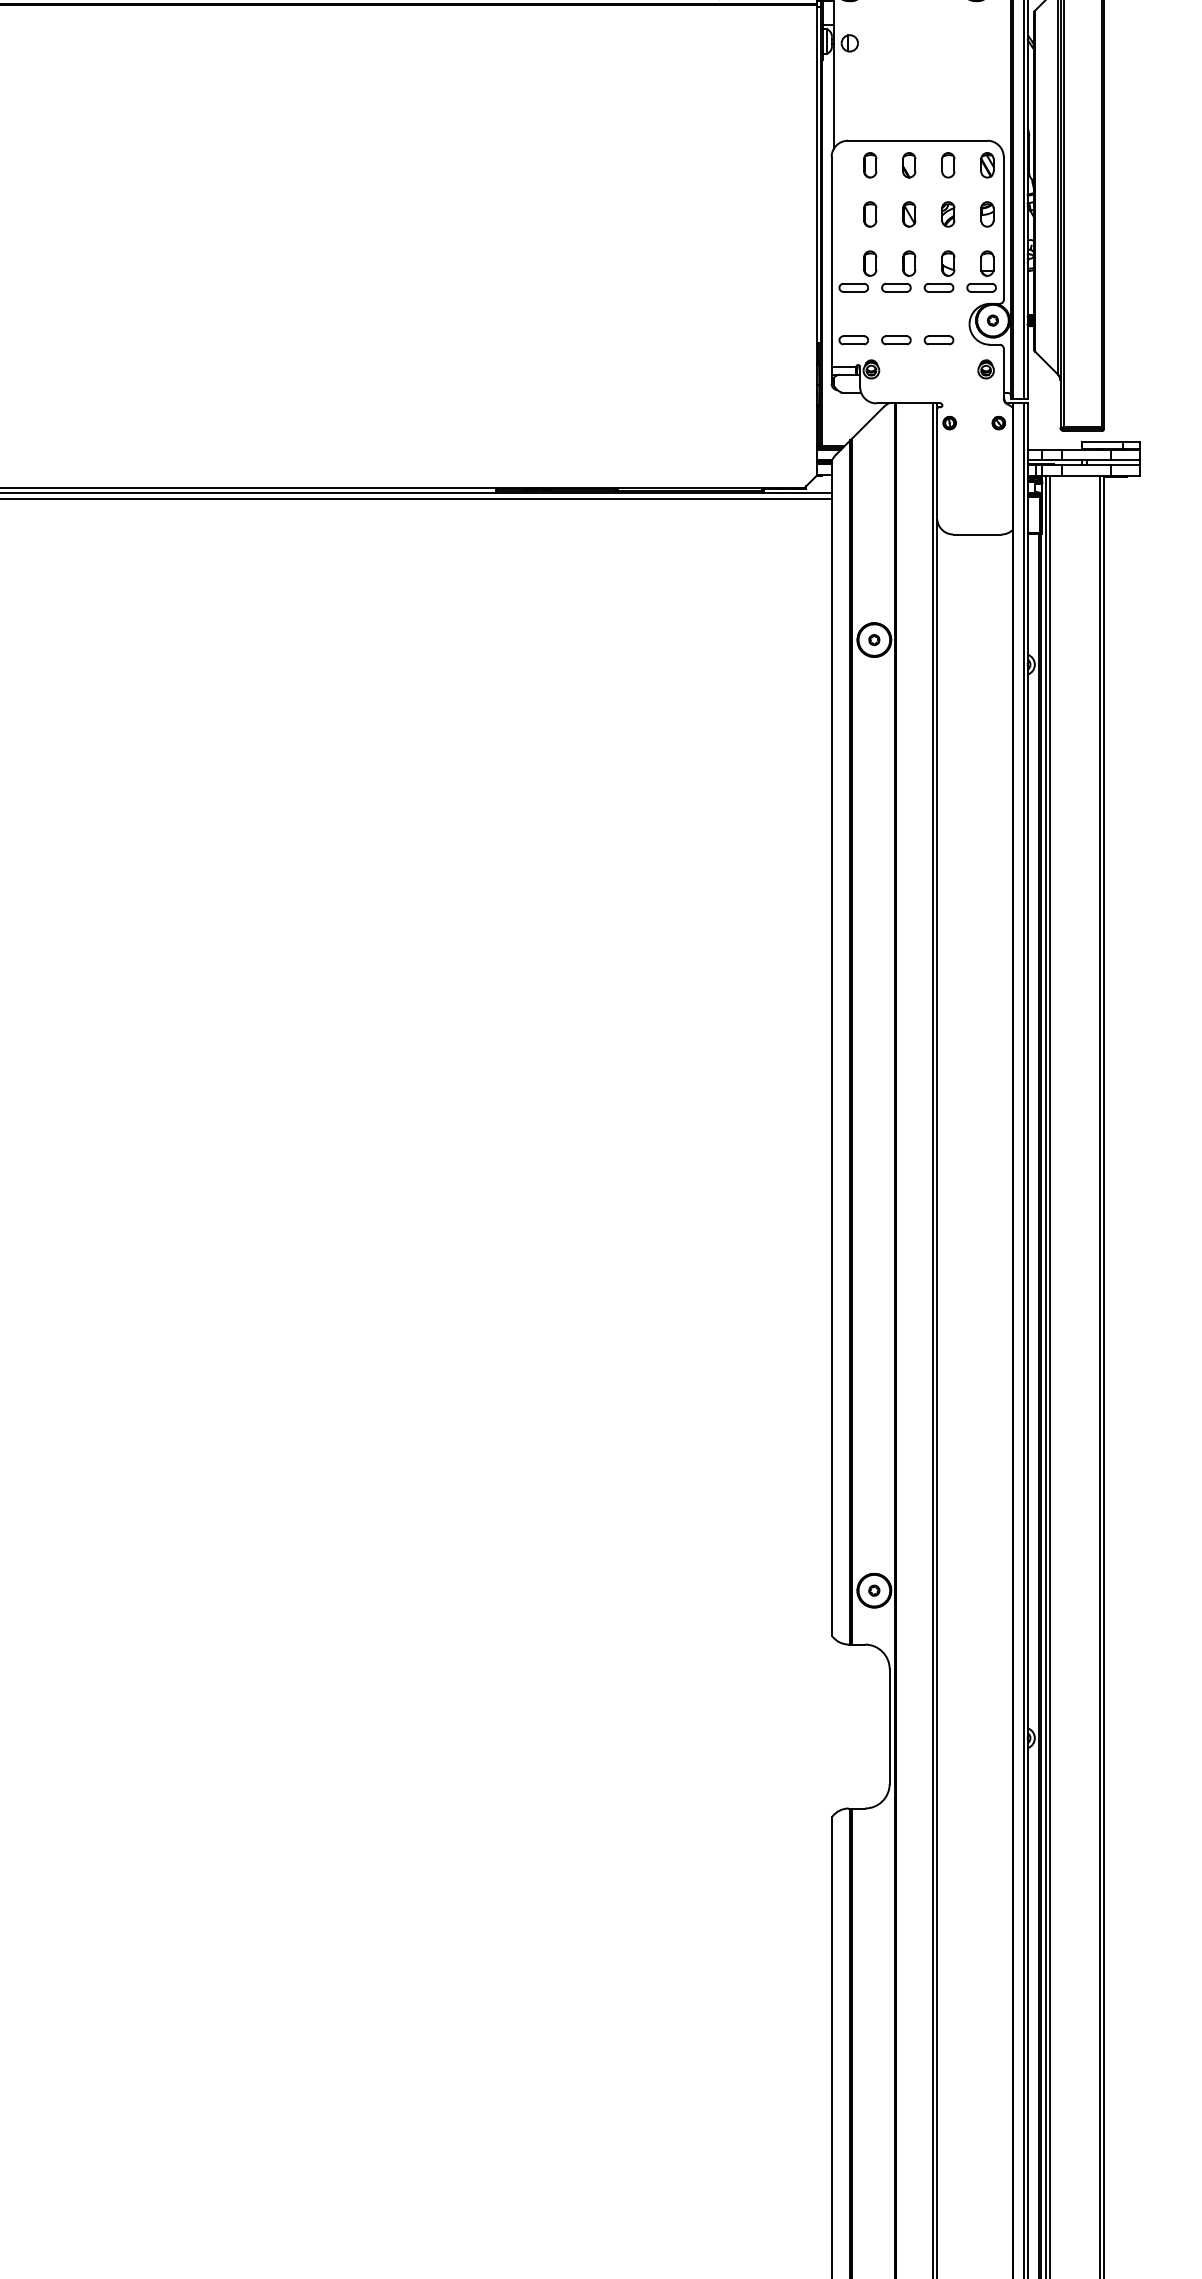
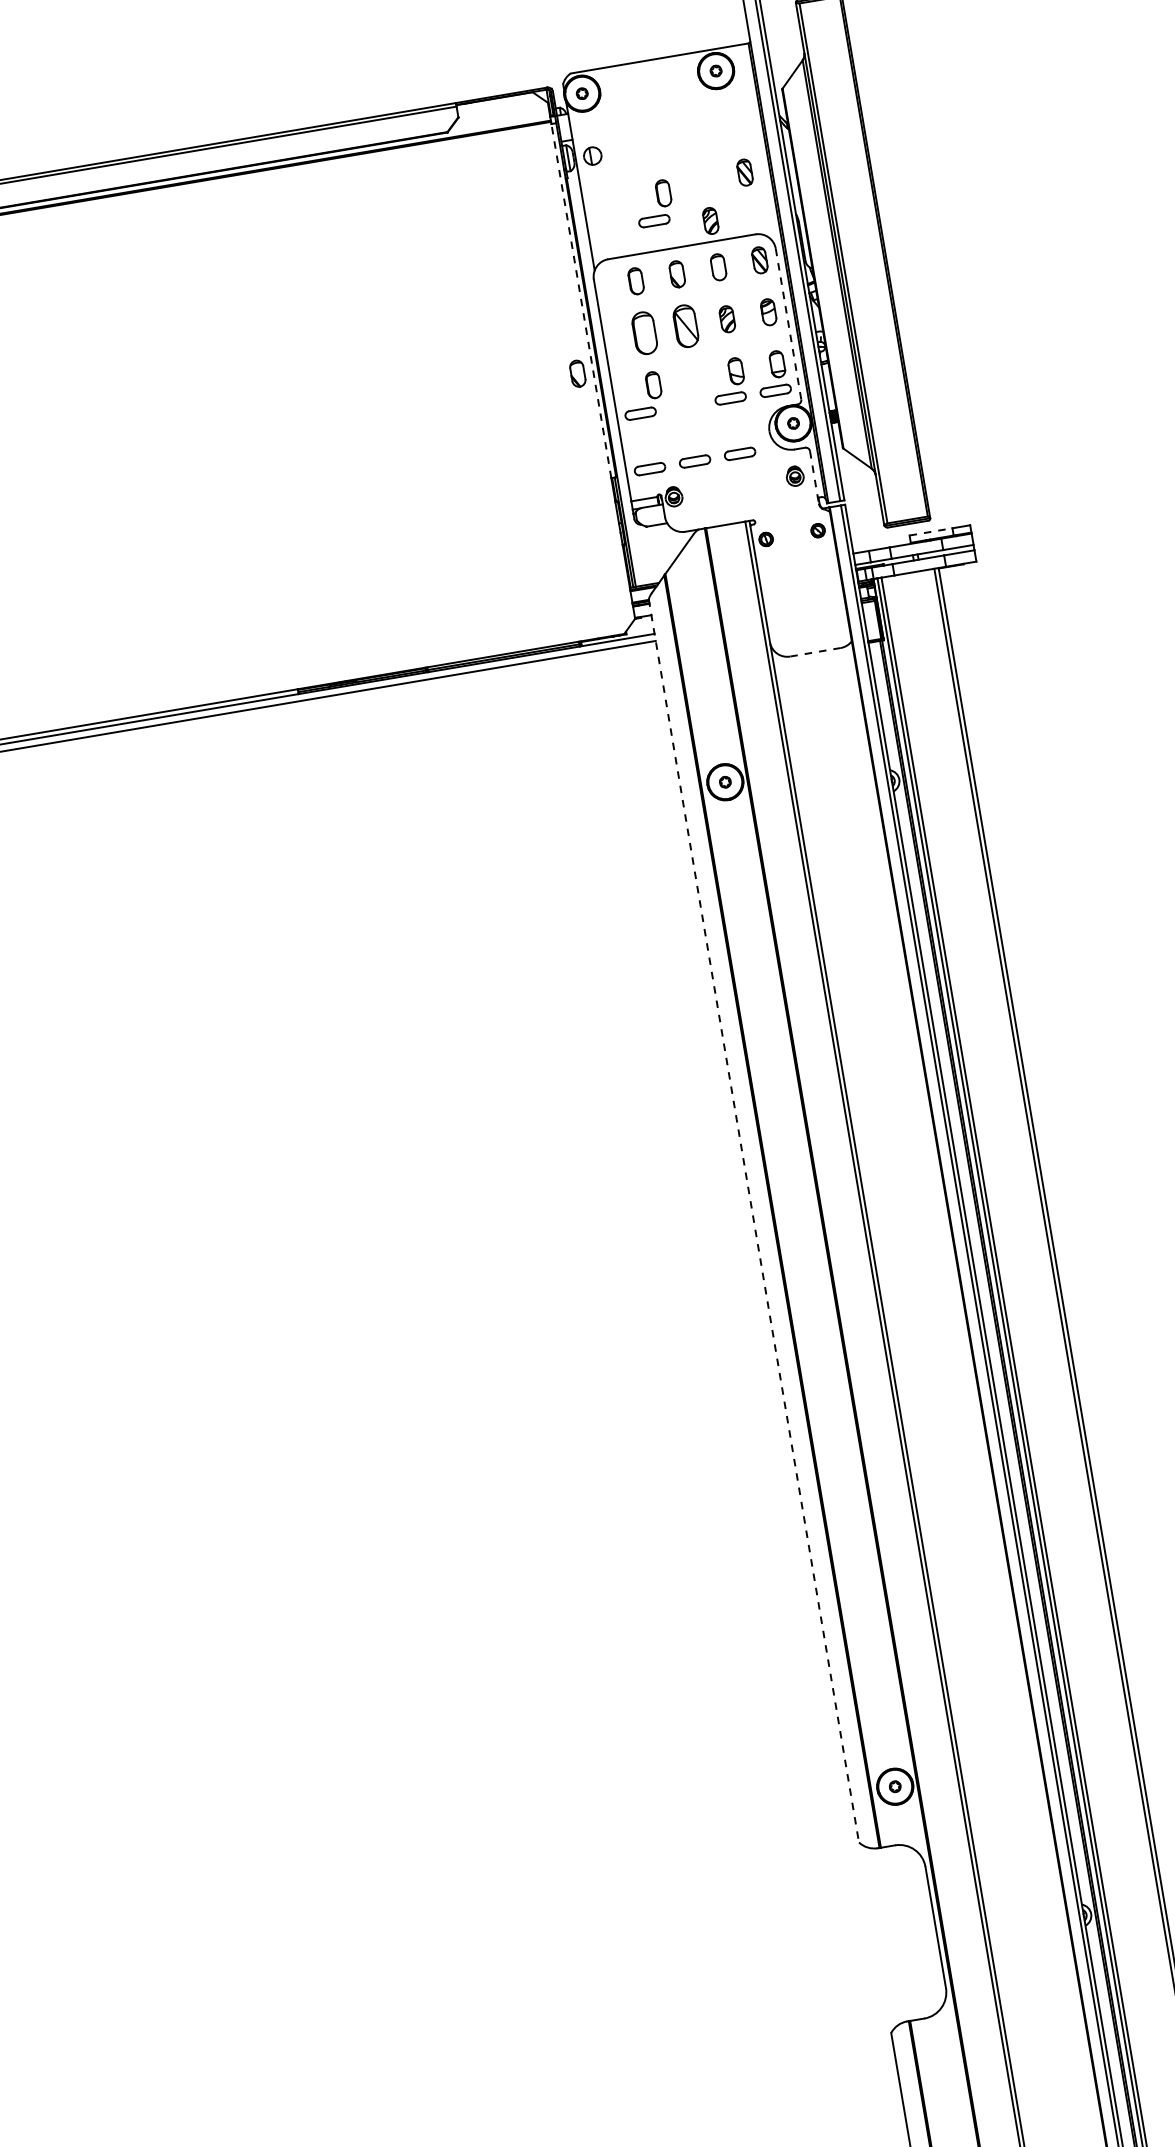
part: (987, 82) -> (745, 172), added
part: (948, 121) -> (710, 221), added
line: (816, 175) -> (581, 301), solid -> dashed
part: (870, 214) -> (645, 333), size x1.6
part: (909, 214) -> (686, 326), size x1.6
line: (1003, 228) -> (788, 324), solid -> dashed
part: (802, 241) -> (578, 373), added
part: (898, 271) -> (653, 203), moved
line: (1003, 373) -> (814, 477), solid -> dashed
line: (1103, 441) -> (931, 531), solid -> dashed
line: (977, 534) -> (815, 652), solid -> dashed
line: (832, 1048) -> (754, 1221), solid -> dashed

